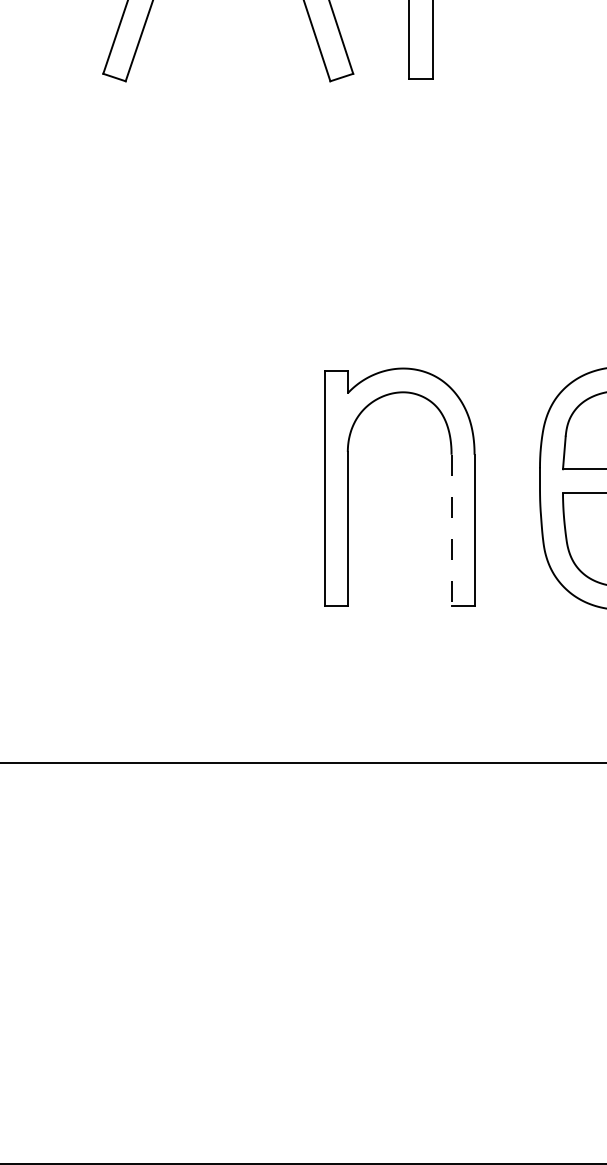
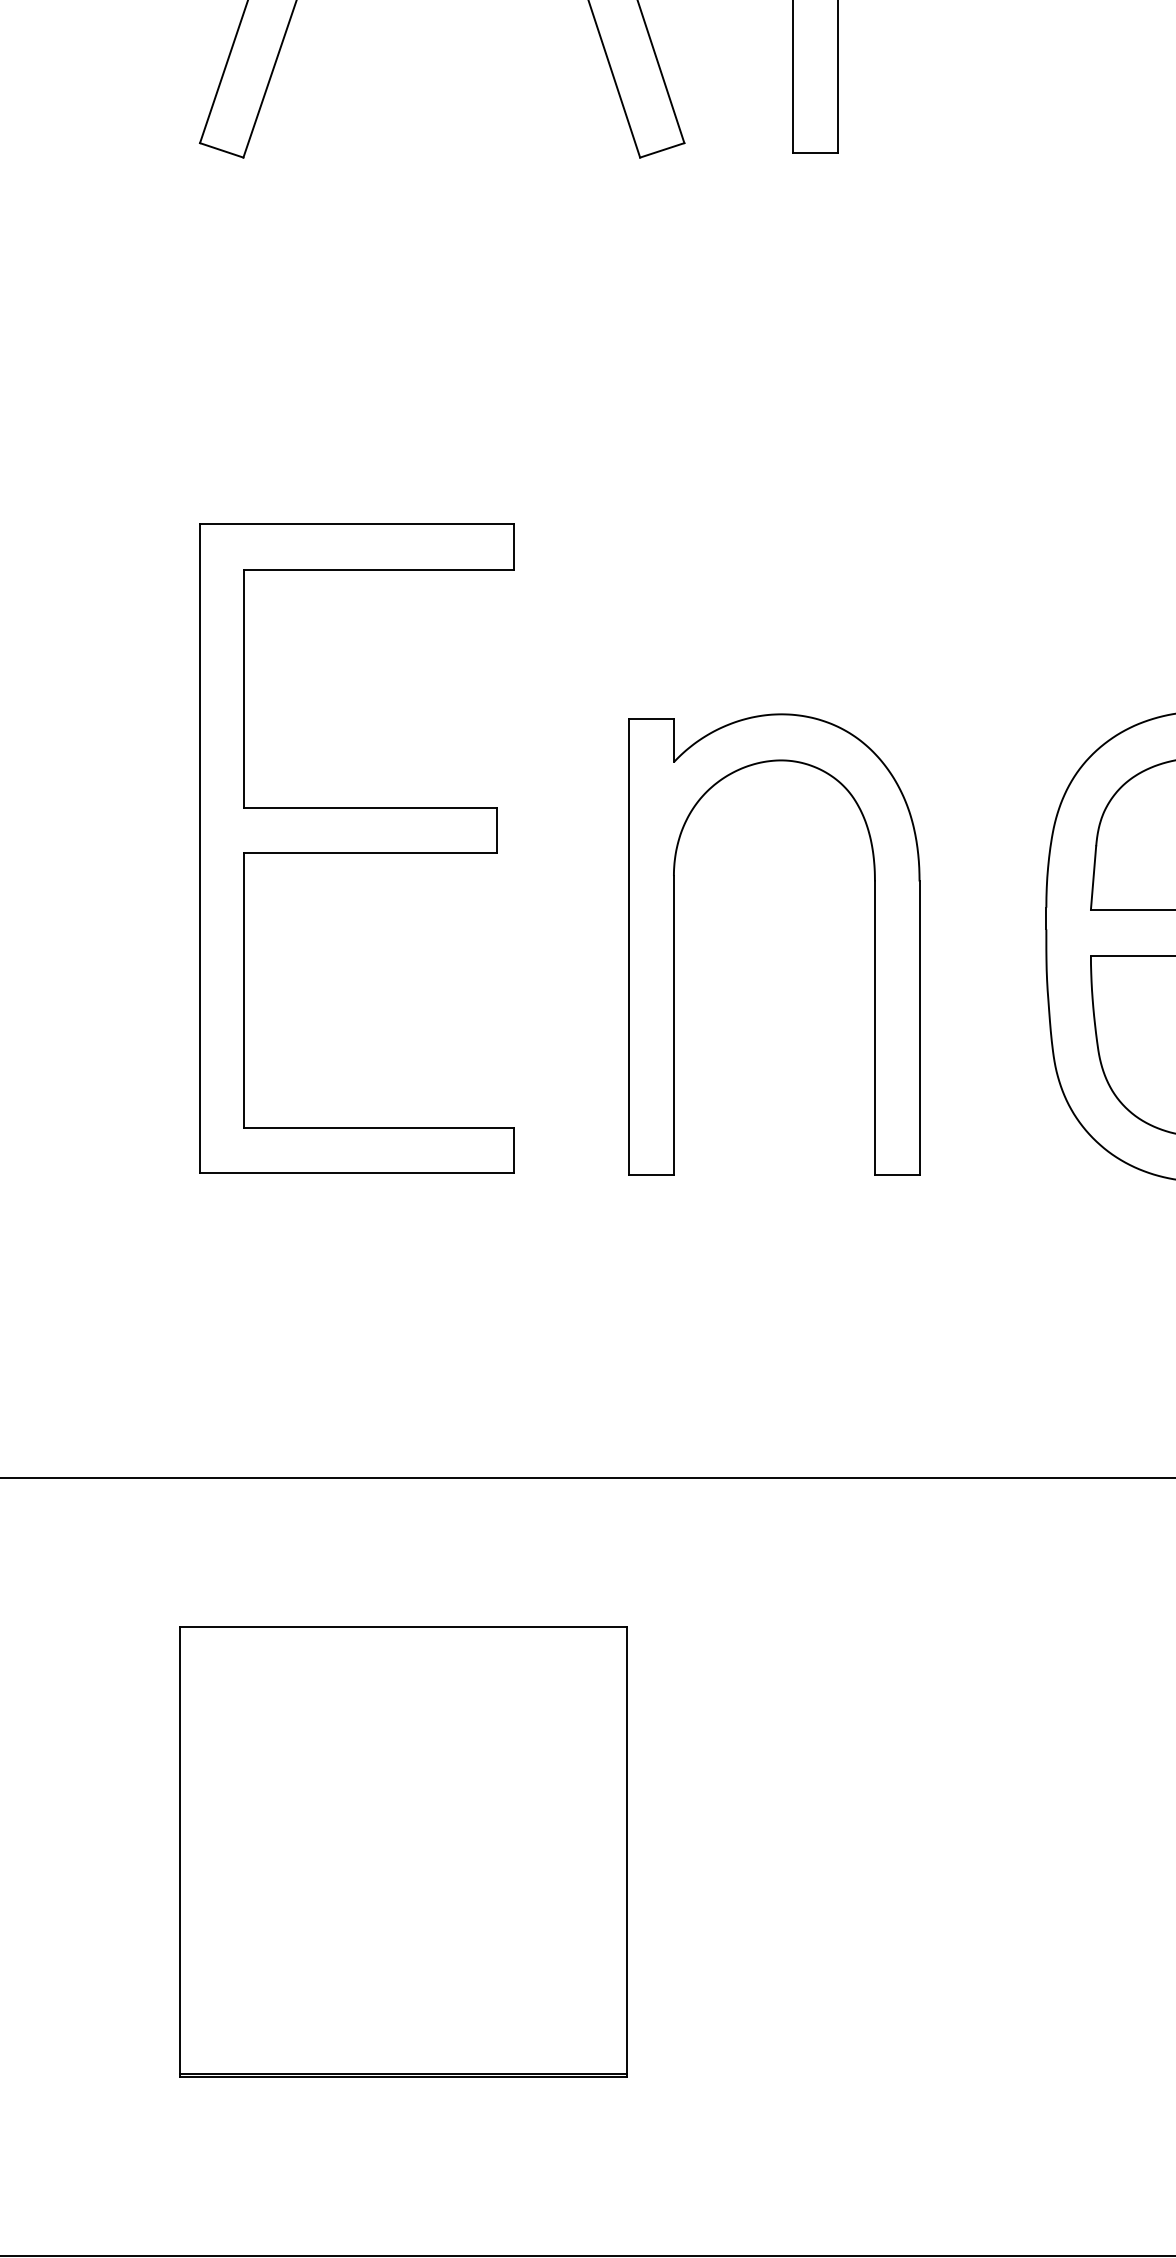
part: (183, 437) -> (355, 847), added
line: (451, 530) -> (874, 1028), dashed -> solid
part: (208, 955) -> (403, 1851), added

